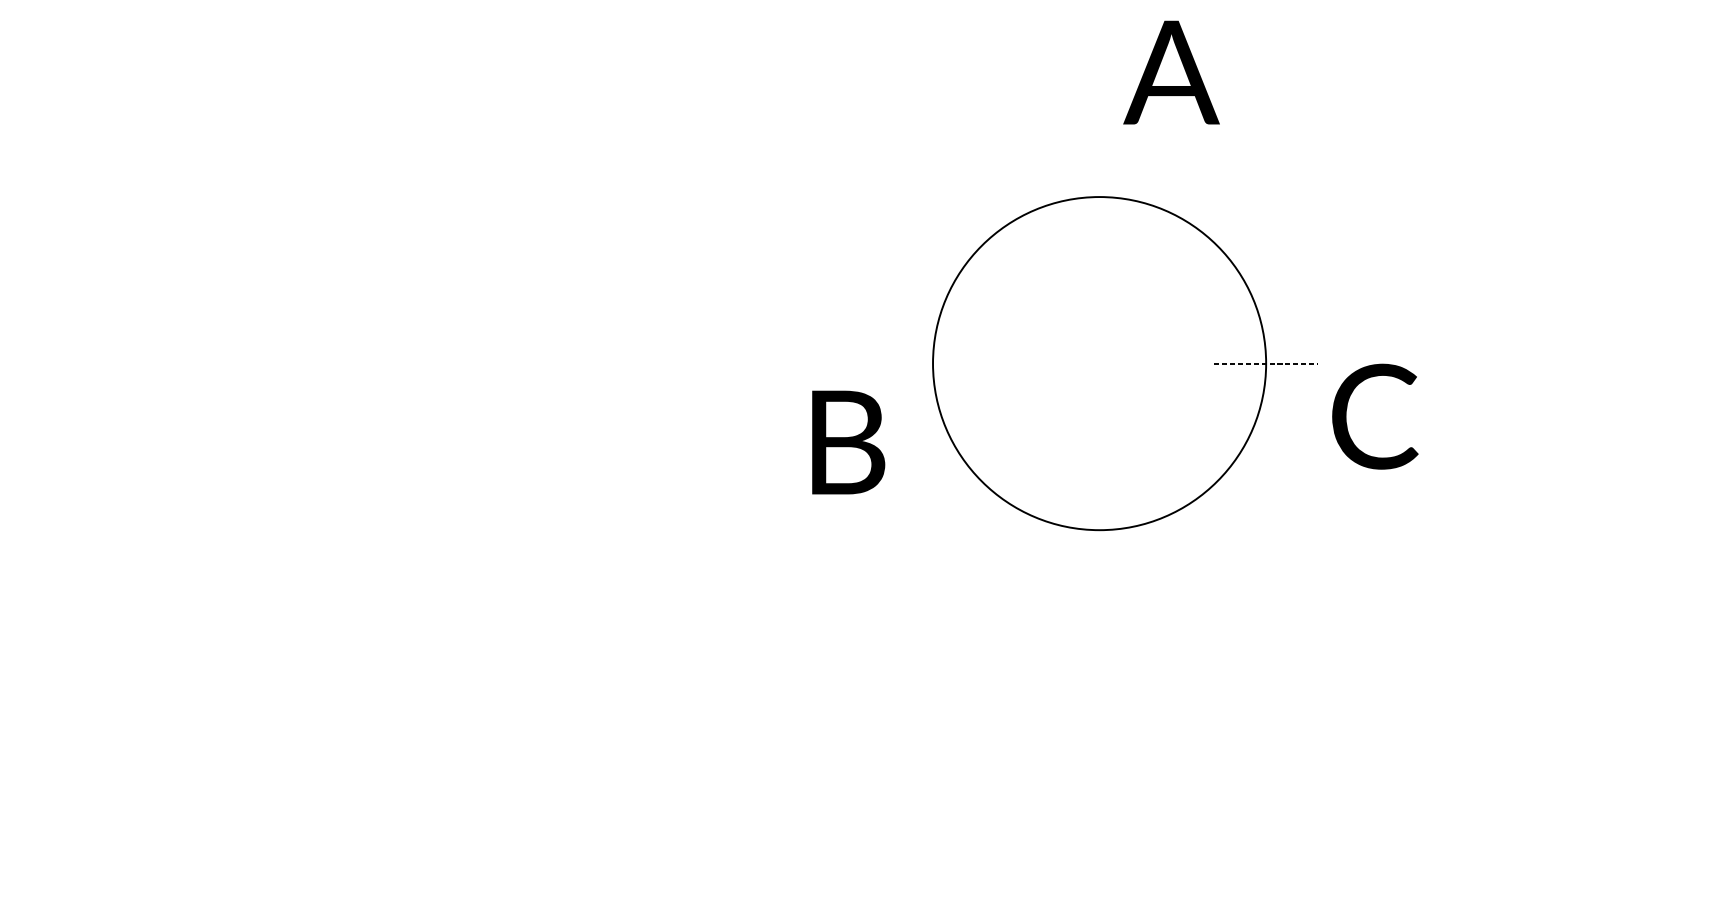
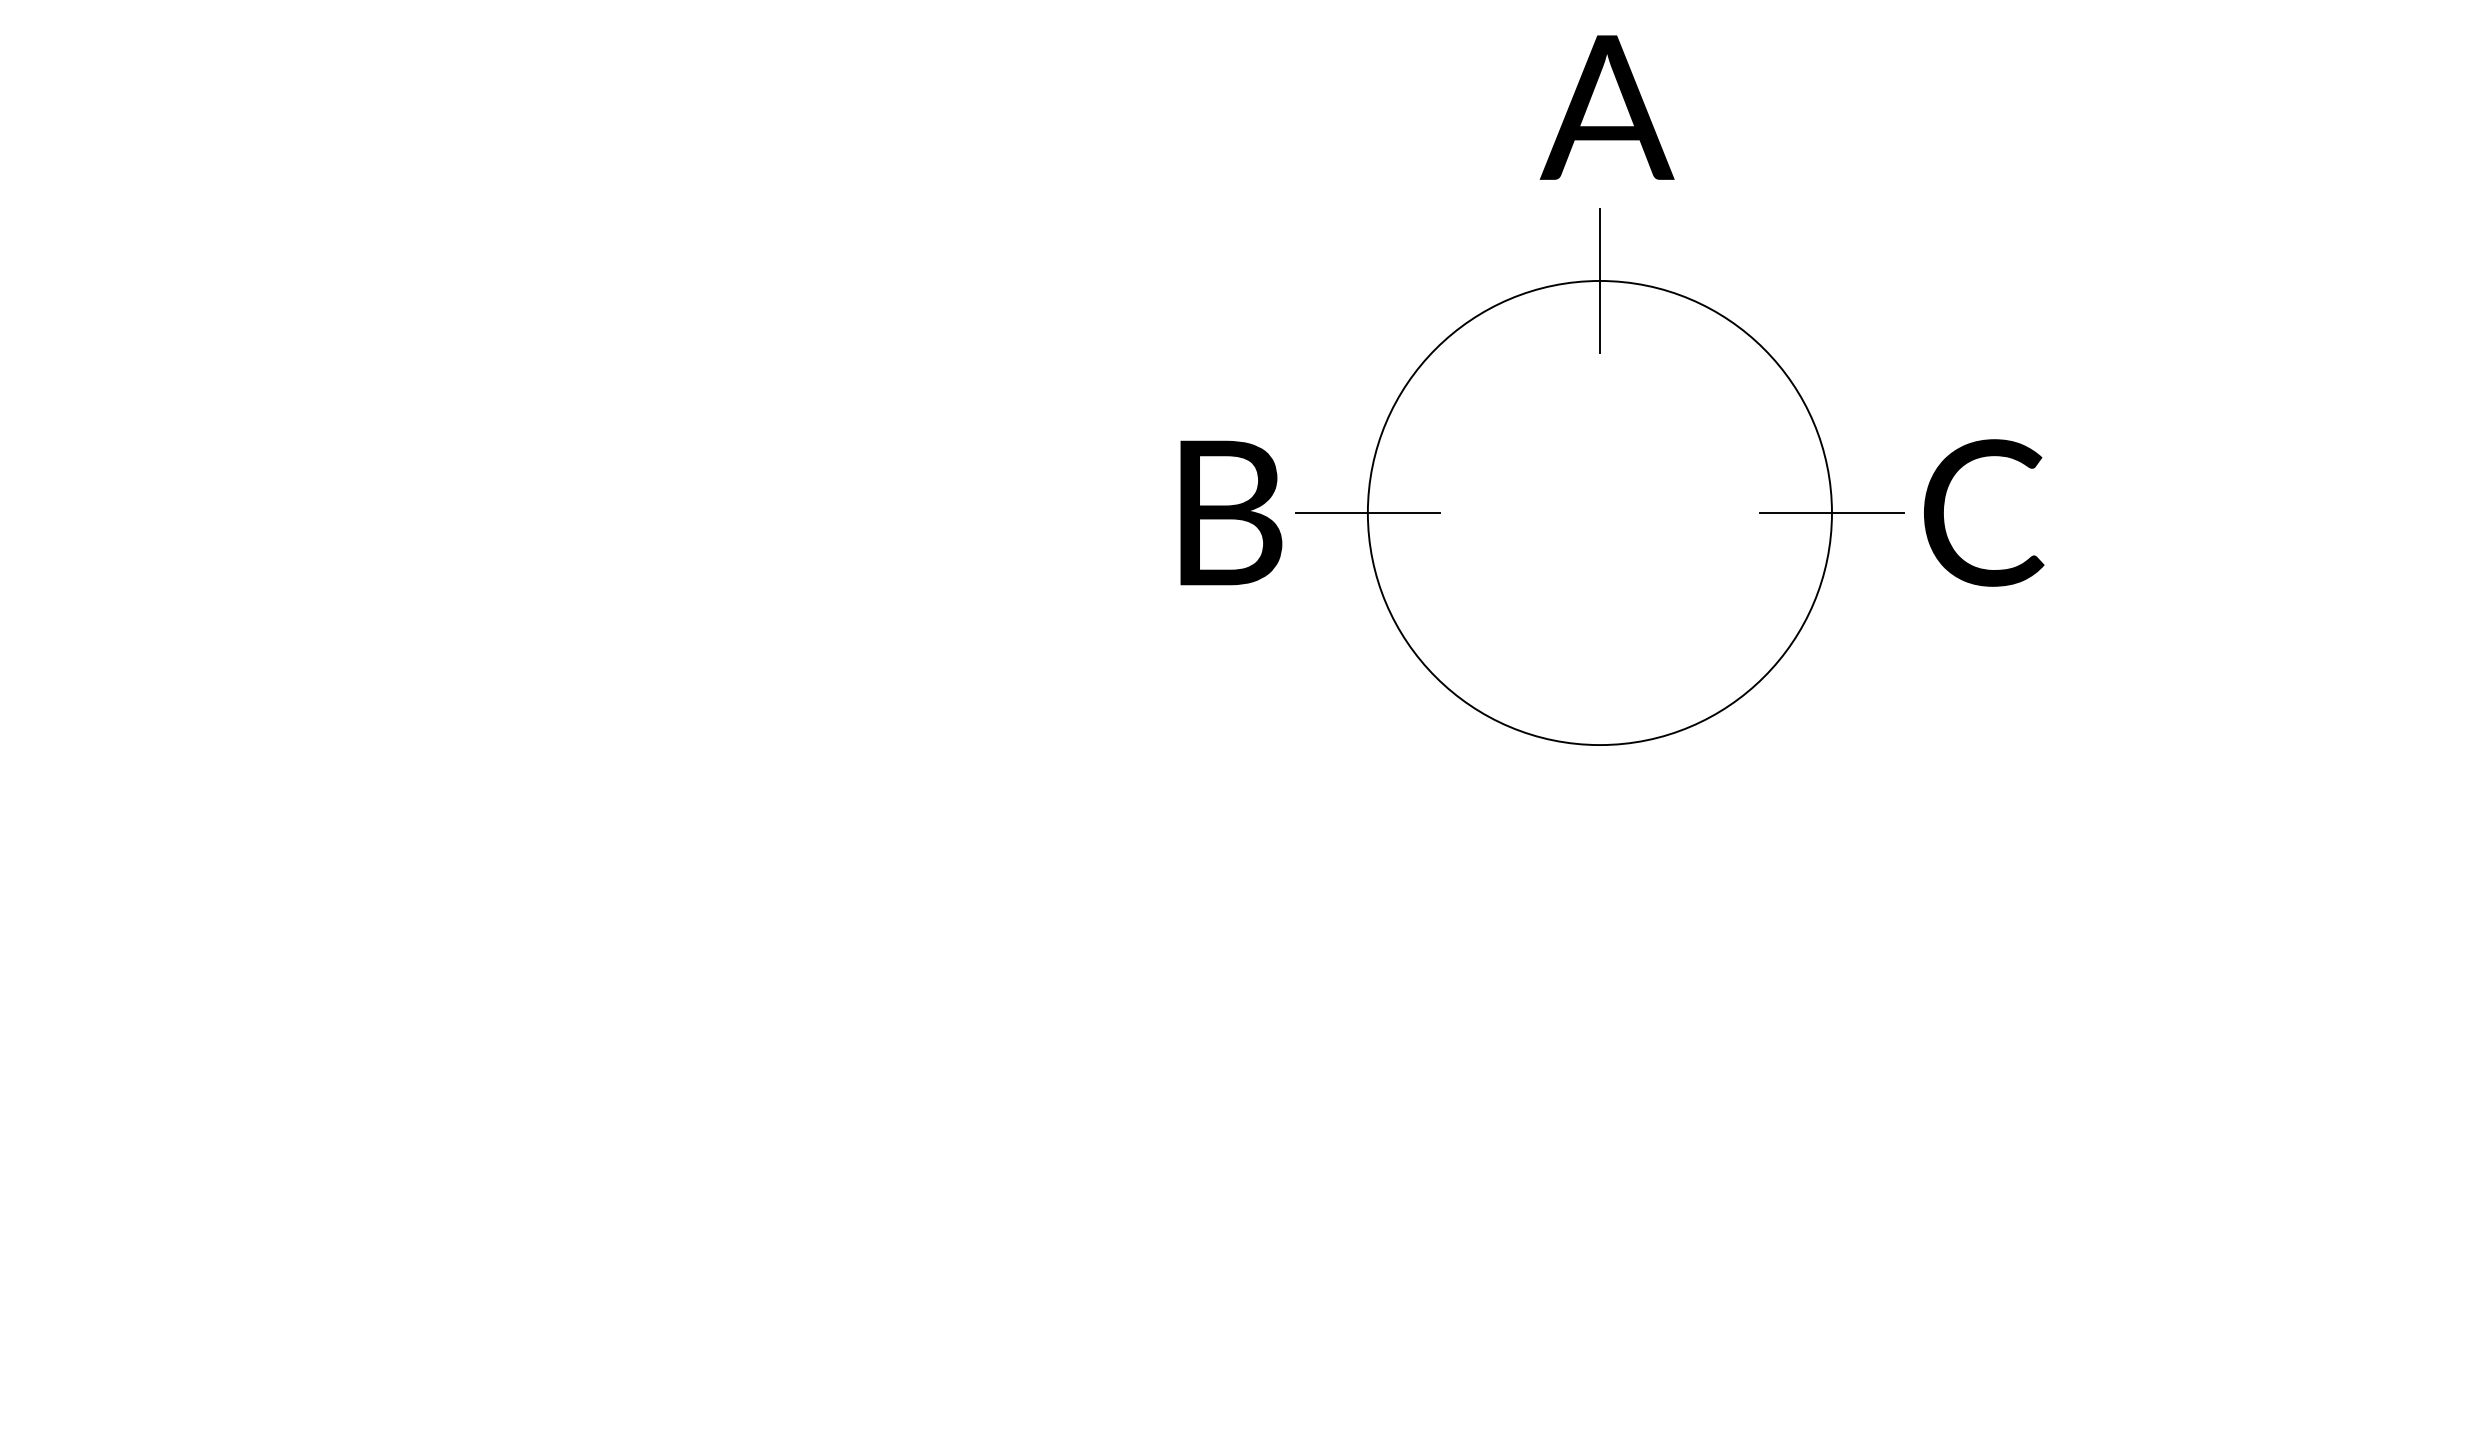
text: (1171, 72) -> (1606, 107), moved
line: (1099, 196) -> (1599, 280), added
line: (932, 363) -> (1367, 513), added
line: (1266, 363) -> (1832, 513), dashed -> solid
text: (1375, 416) -> (1984, 512), moved
text: (848, 442) -> (1231, 512), moved

